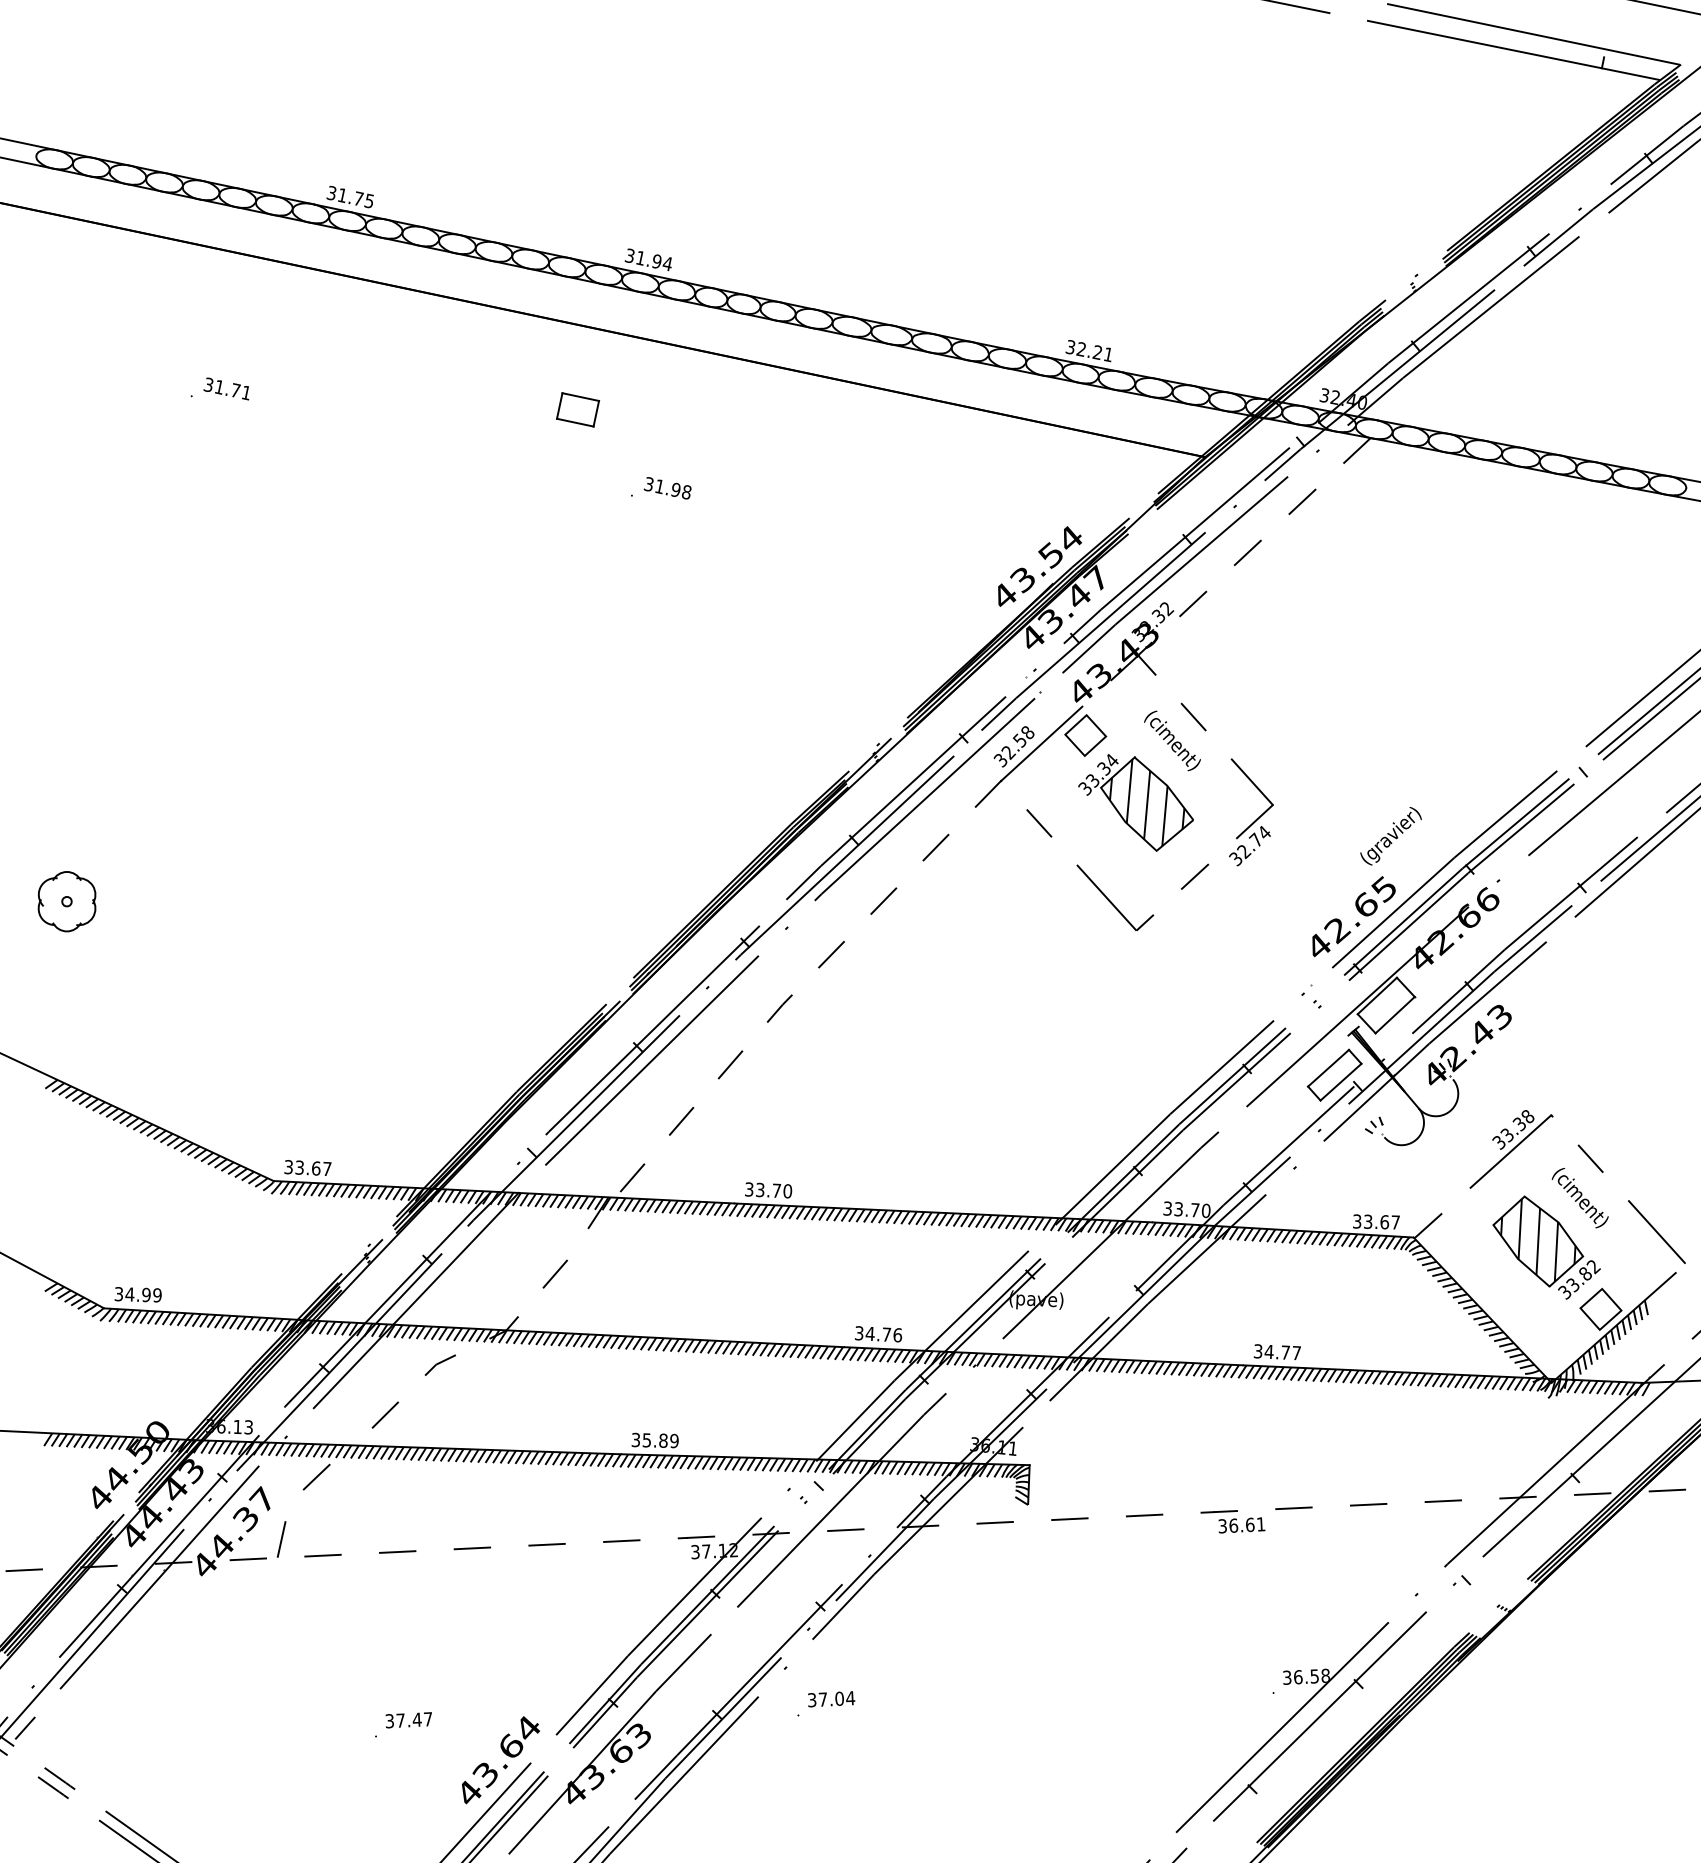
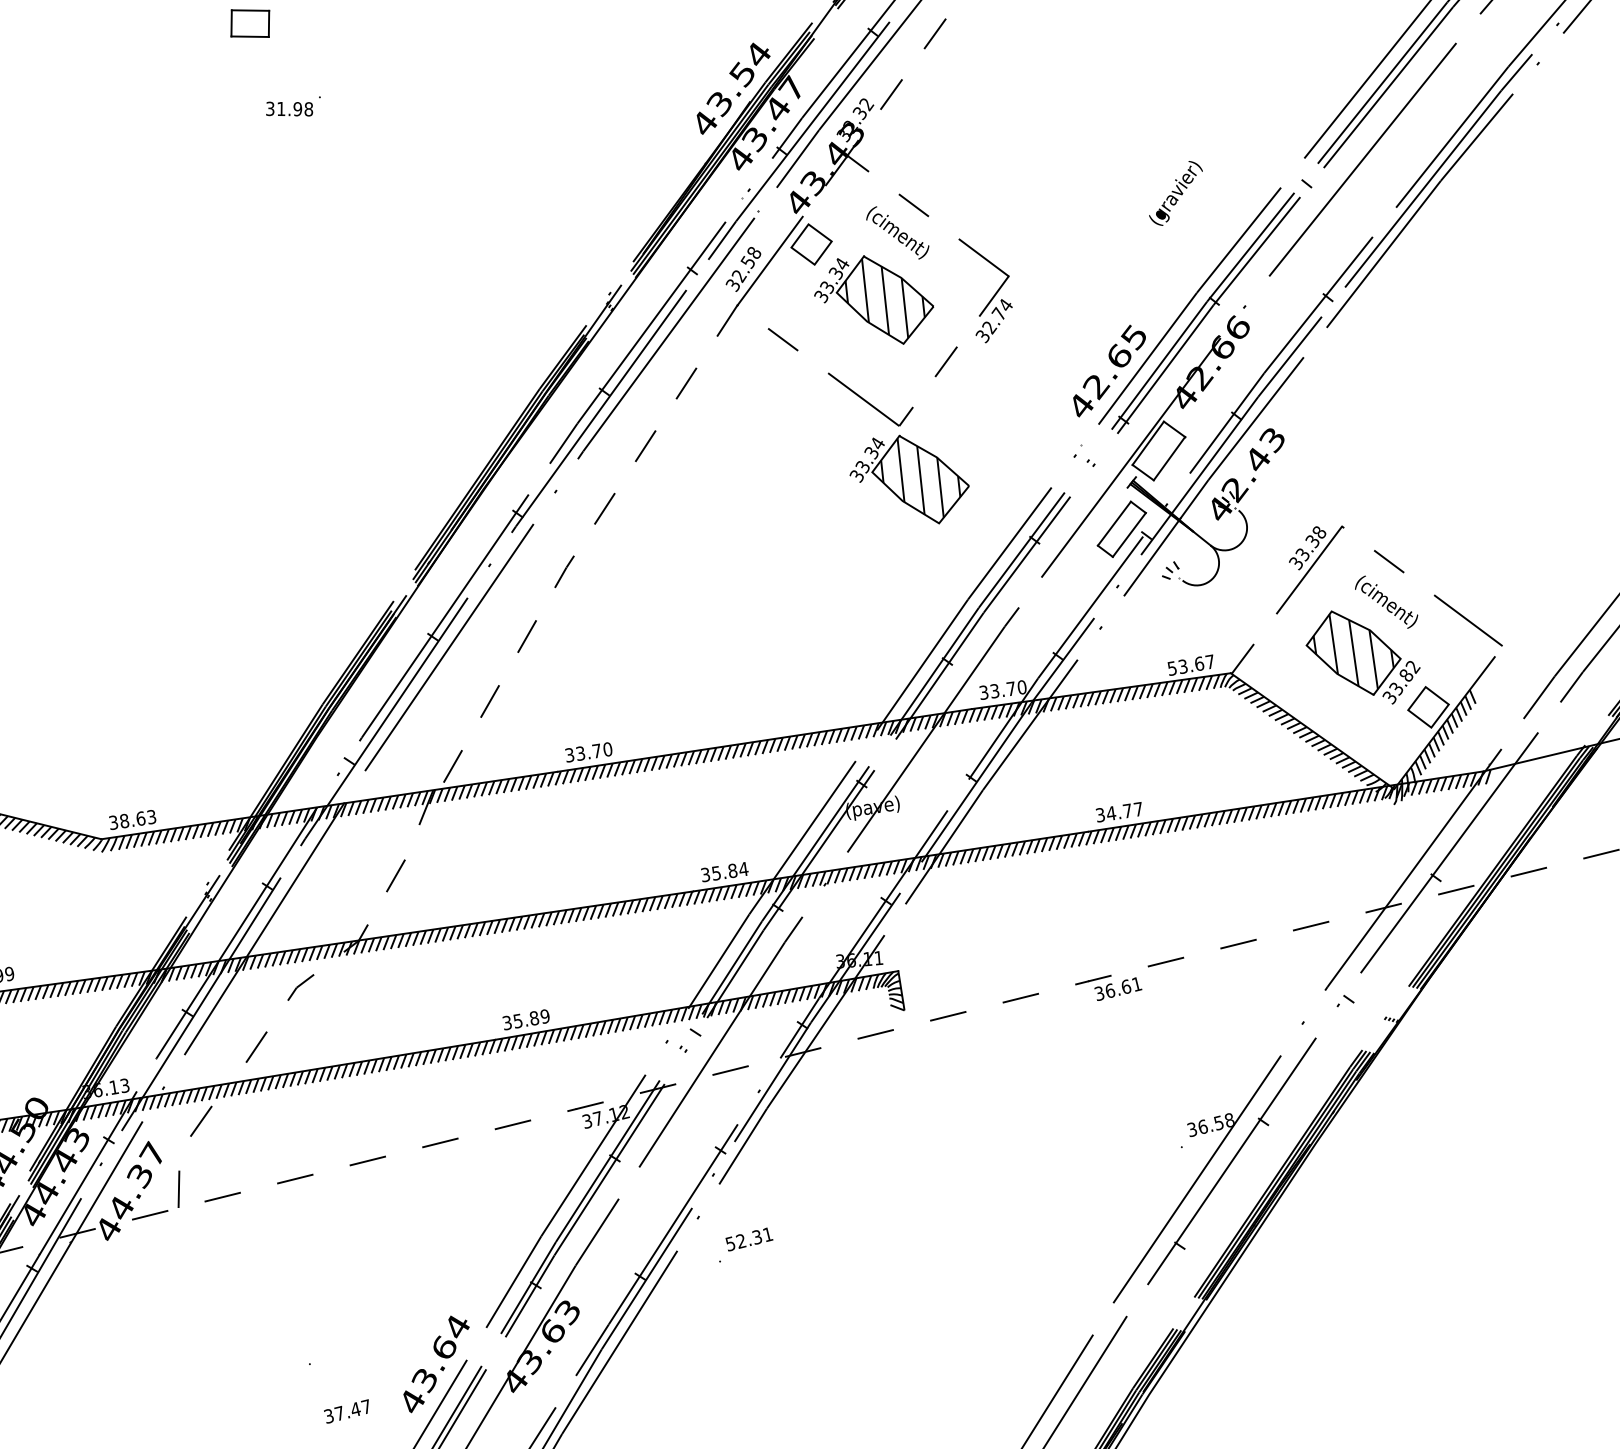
text: (667, 488) -> (289, 109), moved
text: (1390, 836) -> (1175, 193), moved
part: (1135, 985) -> (908, 480), added
text: (313, 1168) -> (138, 819), 33.67 -> 38.63
text: (1357, 1220) -> (1172, 667), 33.67 -> 53.67
text: (883, 1334) -> (729, 871), 34.76 -> 35.84
text: (831, 1698) -> (749, 1238), 37.04 -> 52.31
text: (408, 1720) -> (347, 1411), moved

